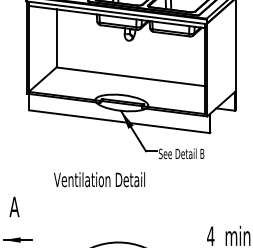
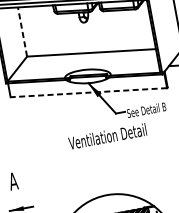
line: (56, 37) -> (22, 31), solid -> dashed
line: (119, 121) -> (88, 92), solid -> dashed
text: (99, 179) -> (107, 136), moved

